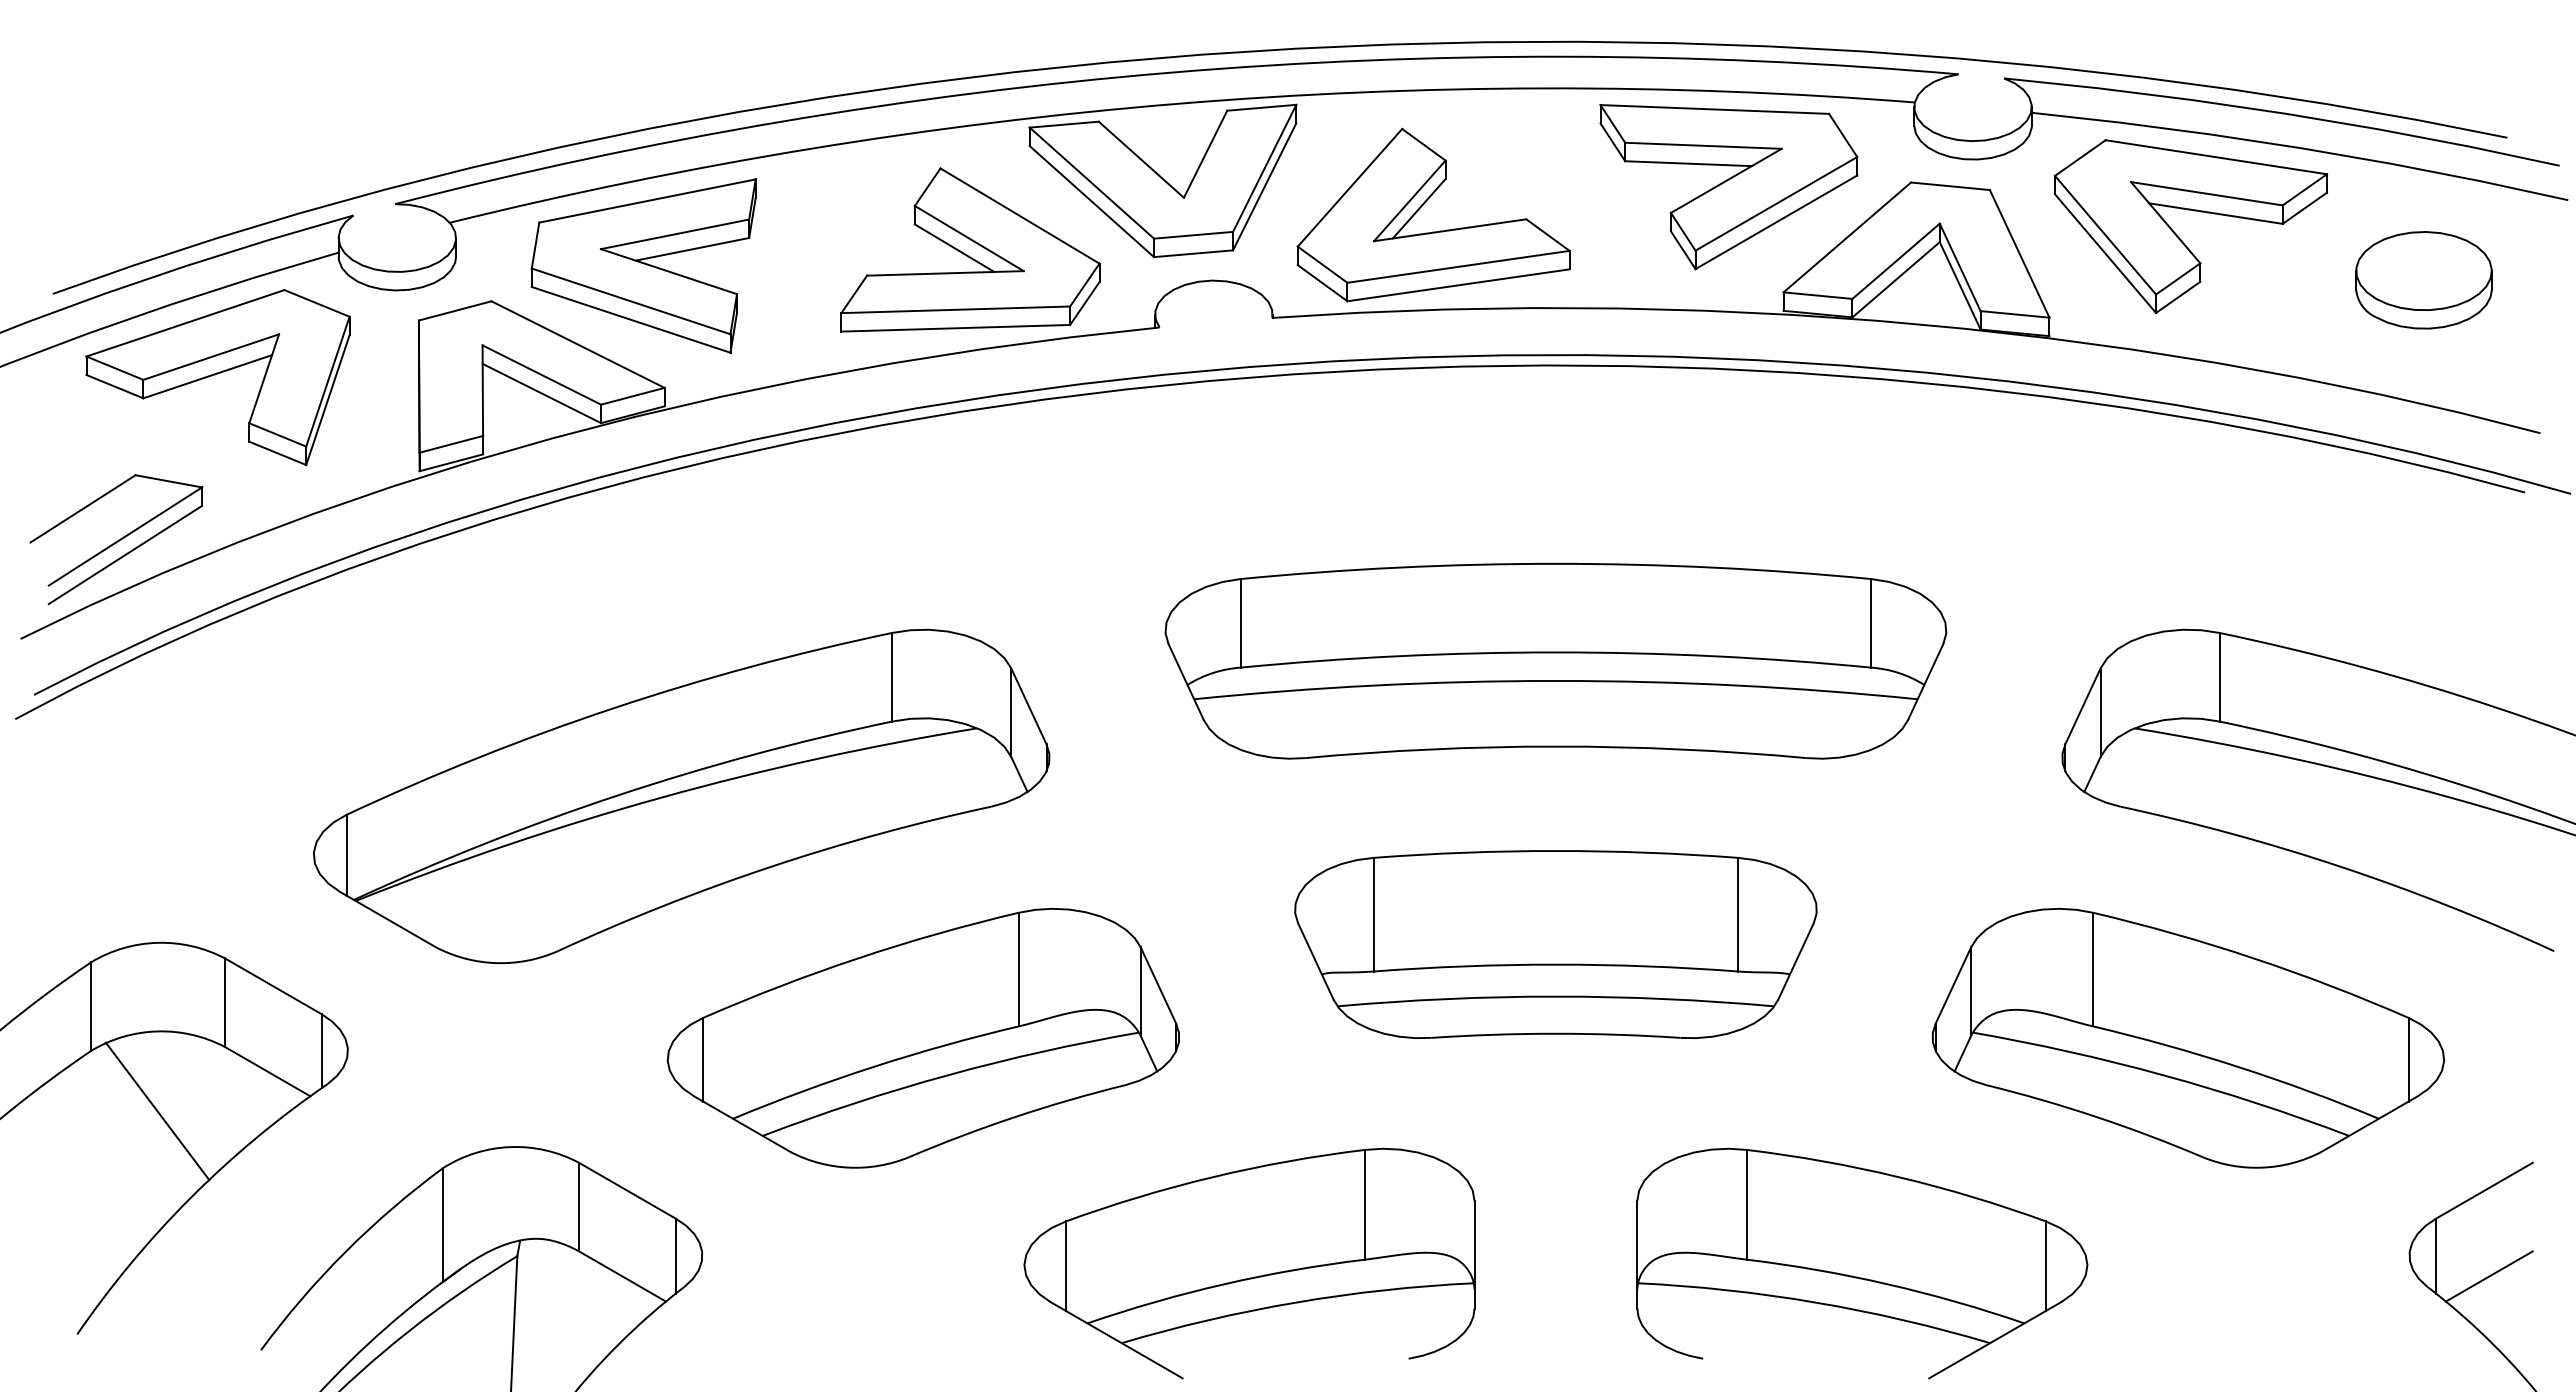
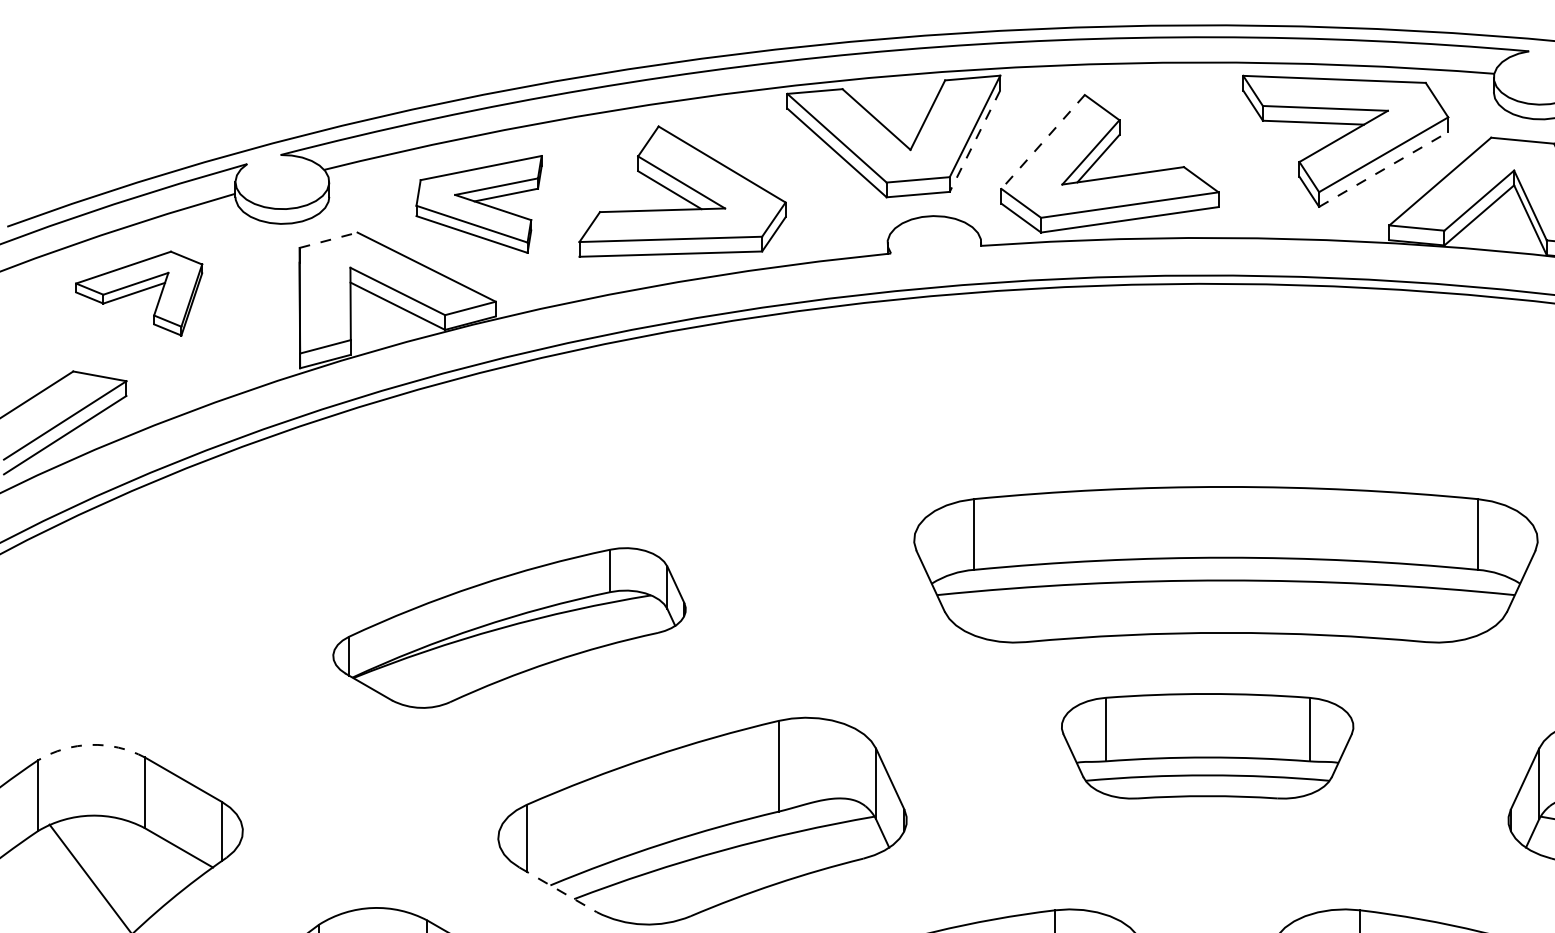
line: (1264, 186) -> (974, 140), solid -> dashed
line: (1350, 187) -> (1043, 141), solid -> dashed
line: (1776, 222) -> (1383, 169), solid -> dashed
part: (970, 249) -> (682, 191), moved
part: (643, 265) -> (478, 204), size x0.7
line: (455, 310) -> (328, 239), solid -> dashed
part: (217, 377) -> (138, 293), size x0.6
part: (1555, 661) -> (1225, 564), moved
part: (681, 796) -> (509, 628), size x0.6
arc: (157, 942) -> (90, 744), solid -> dashed
part: (1555, 944) -> (1207, 746), size x0.7
line: (742, 1124) -> (558, 889), solid -> dashed

